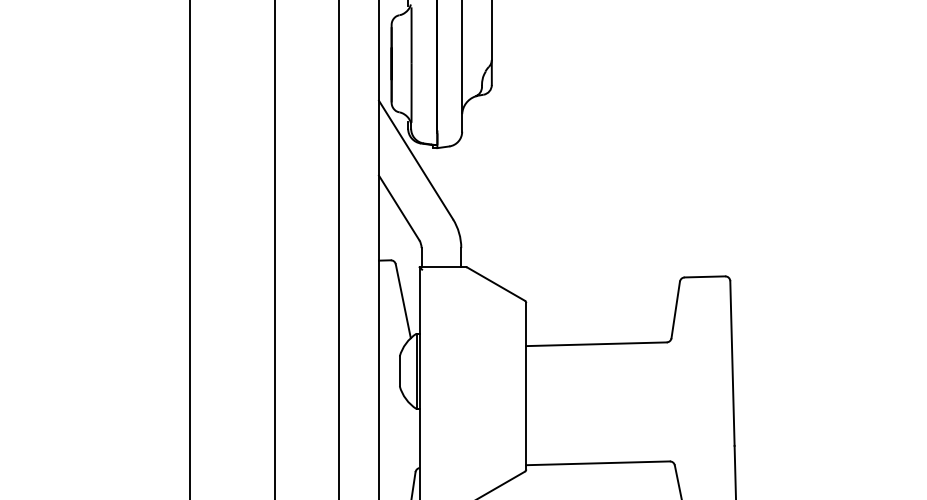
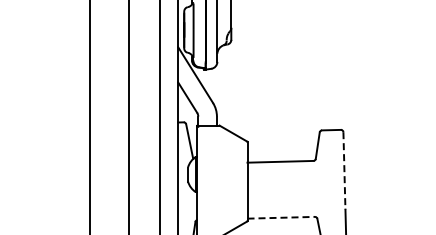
line: (732, 362) -> (344, 170), solid -> dashed
line: (598, 462) -> (281, 217), solid -> dashed

